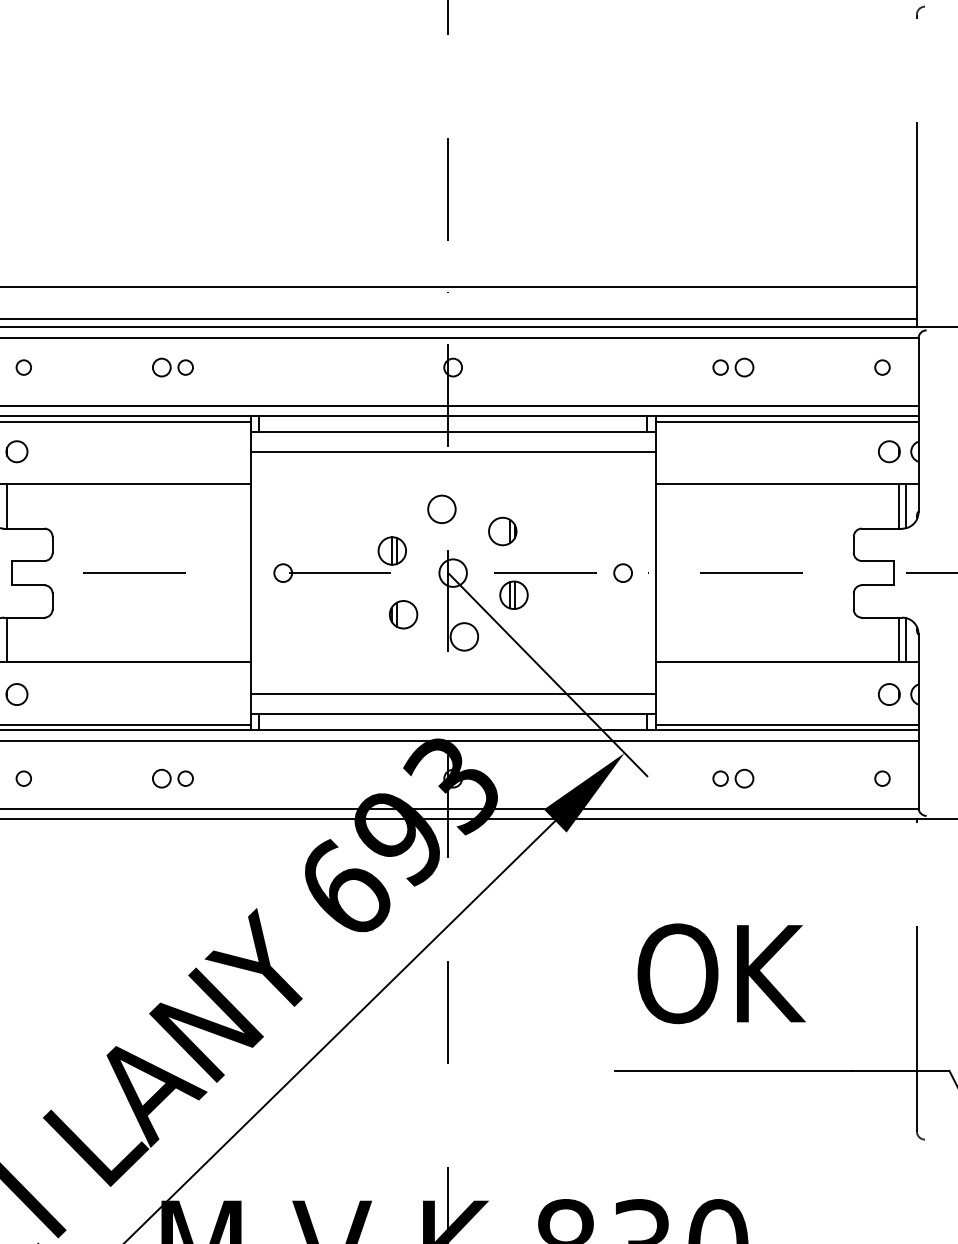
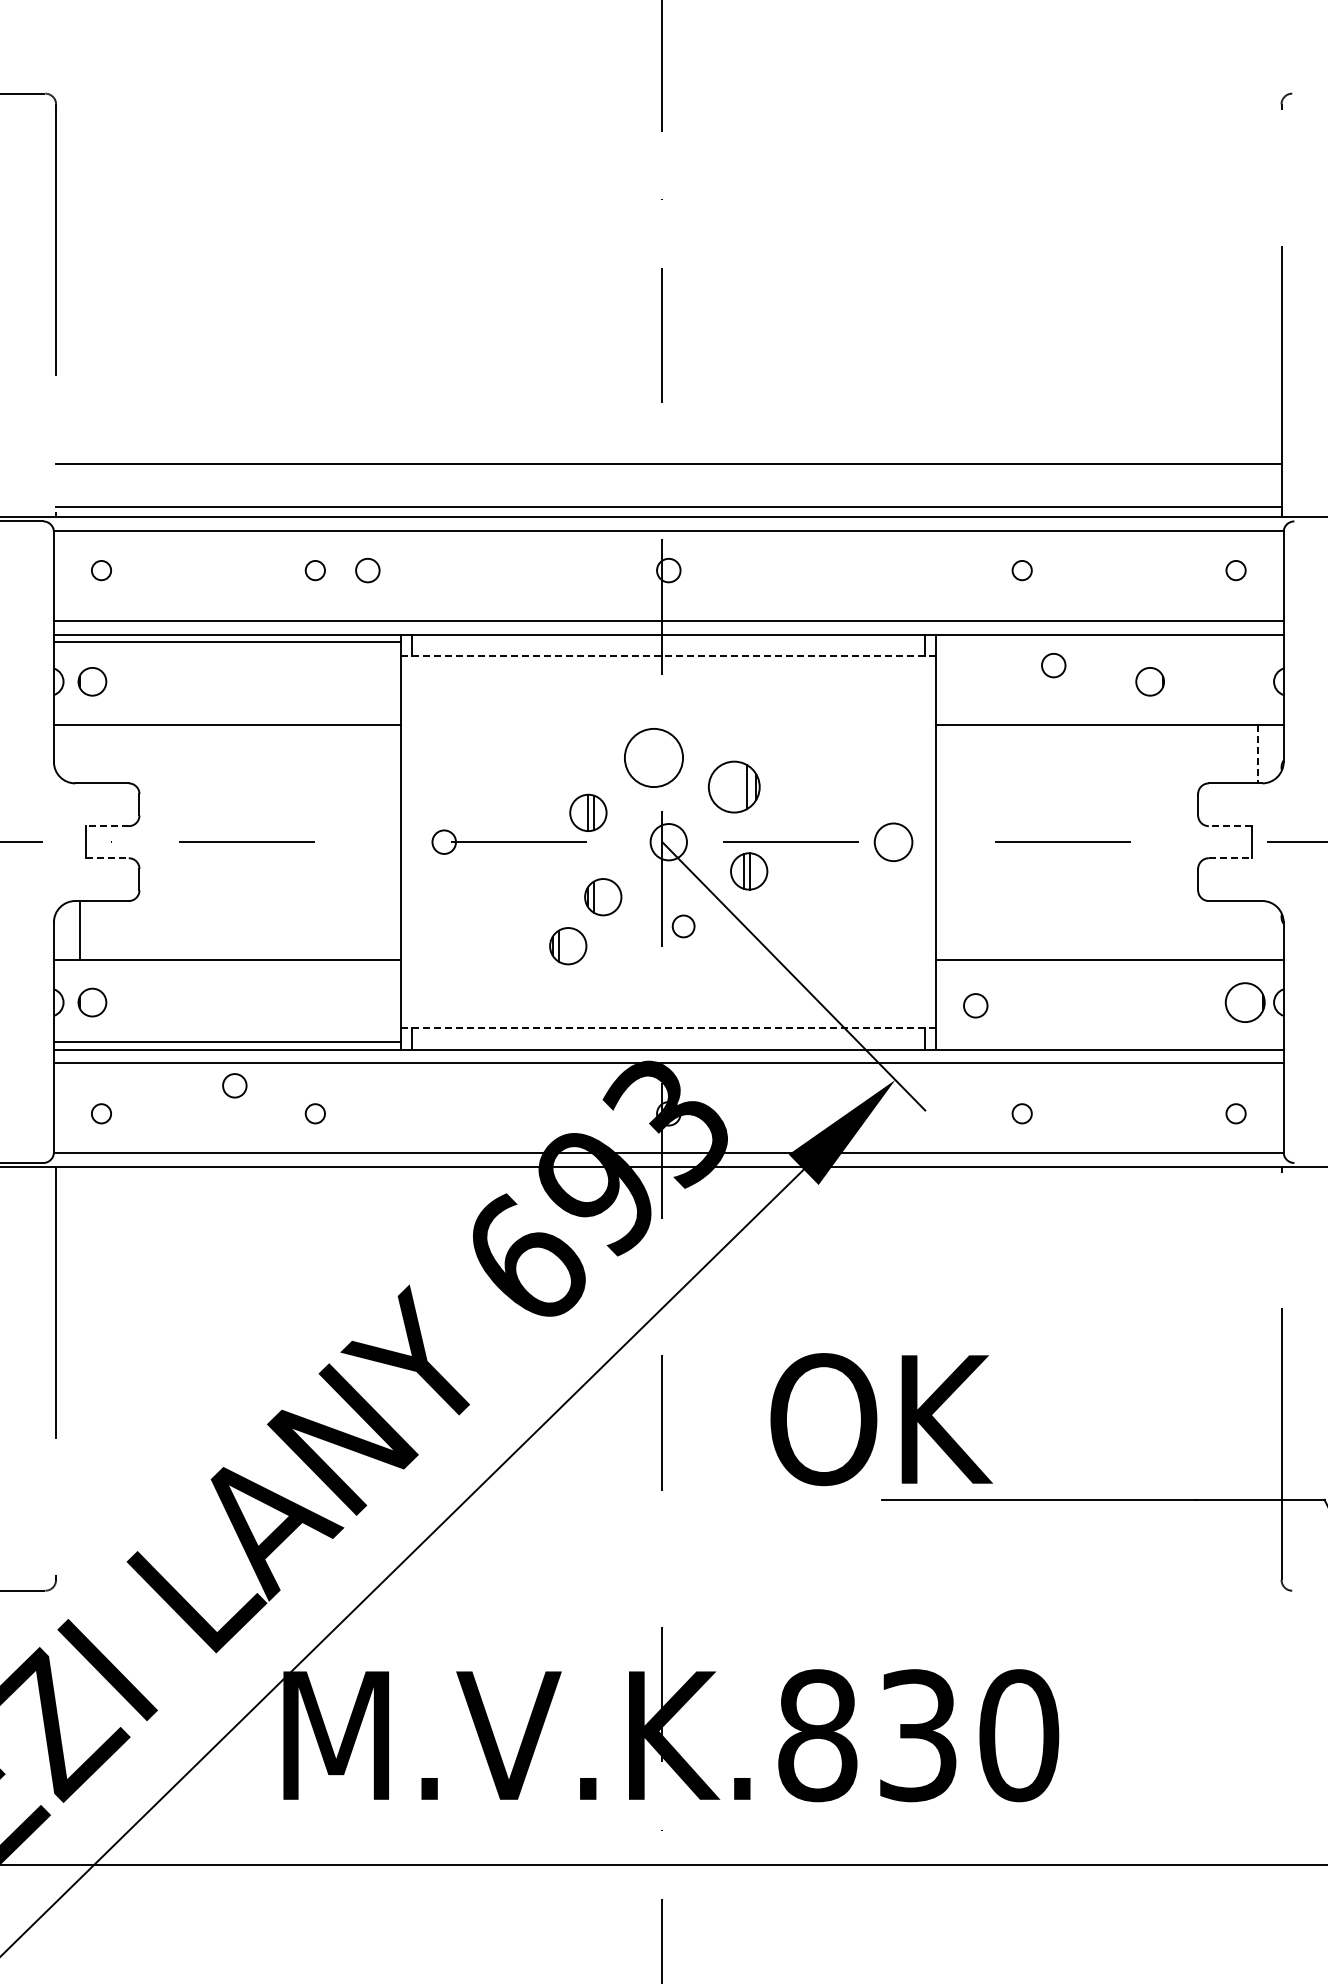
circle: (161, 367) -> (367, 570), moved
circle: (744, 367) -> (1053, 665), moved
line: (786, 422) -> (1109, 642), removed
line: (452, 432) -> (668, 656), solid -> dashed
line: (452, 451) -> (668, 681), removed
circle: (888, 451) -> (1149, 681), moved
line: (7, 506) -> (79, 753), removed
line: (899, 506) -> (1258, 754), solid -> dashed
line: (906, 506) -> (1267, 753), removed
circle: (441, 509) -> (653, 757), size x1.6
part: (502, 531) -> (734, 787), size x1.4
line: (27, 561) -> (106, 826), solid -> dashed
line: (877, 561) -> (1229, 826), solid -> dashed
circle: (622, 572) -> (892, 841), size x1.6
line: (28, 585) -> (107, 858), solid -> dashed
line: (878, 585) -> (1230, 858), solid -> dashed
circle: (464, 636) -> (683, 926), size x0.6
line: (899, 639) -> (1258, 930), removed
line: (906, 639) -> (1267, 930), removed
part: (377, 652) -> (568, 946), added
line: (452, 694) -> (668, 1002), removed
part: (888, 694) -> (1244, 1002), size x1.4
line: (453, 714) -> (669, 1028), solid -> dashed
line: (786, 724) -> (1109, 1042), removed
circle: (161, 778) -> (234, 1085), moved
circle: (744, 778) -> (975, 1005), moved
text: (721, 973) -> (881, 1419), moved

